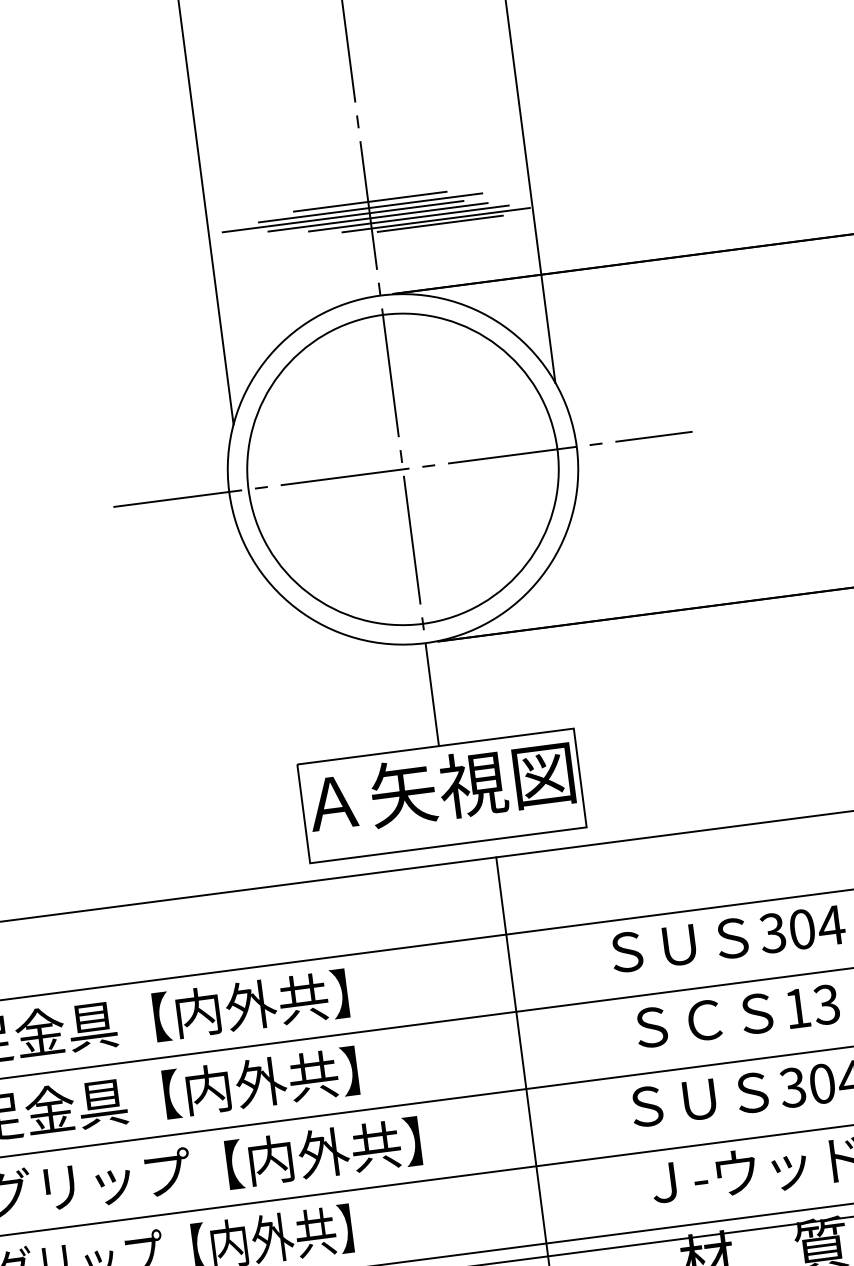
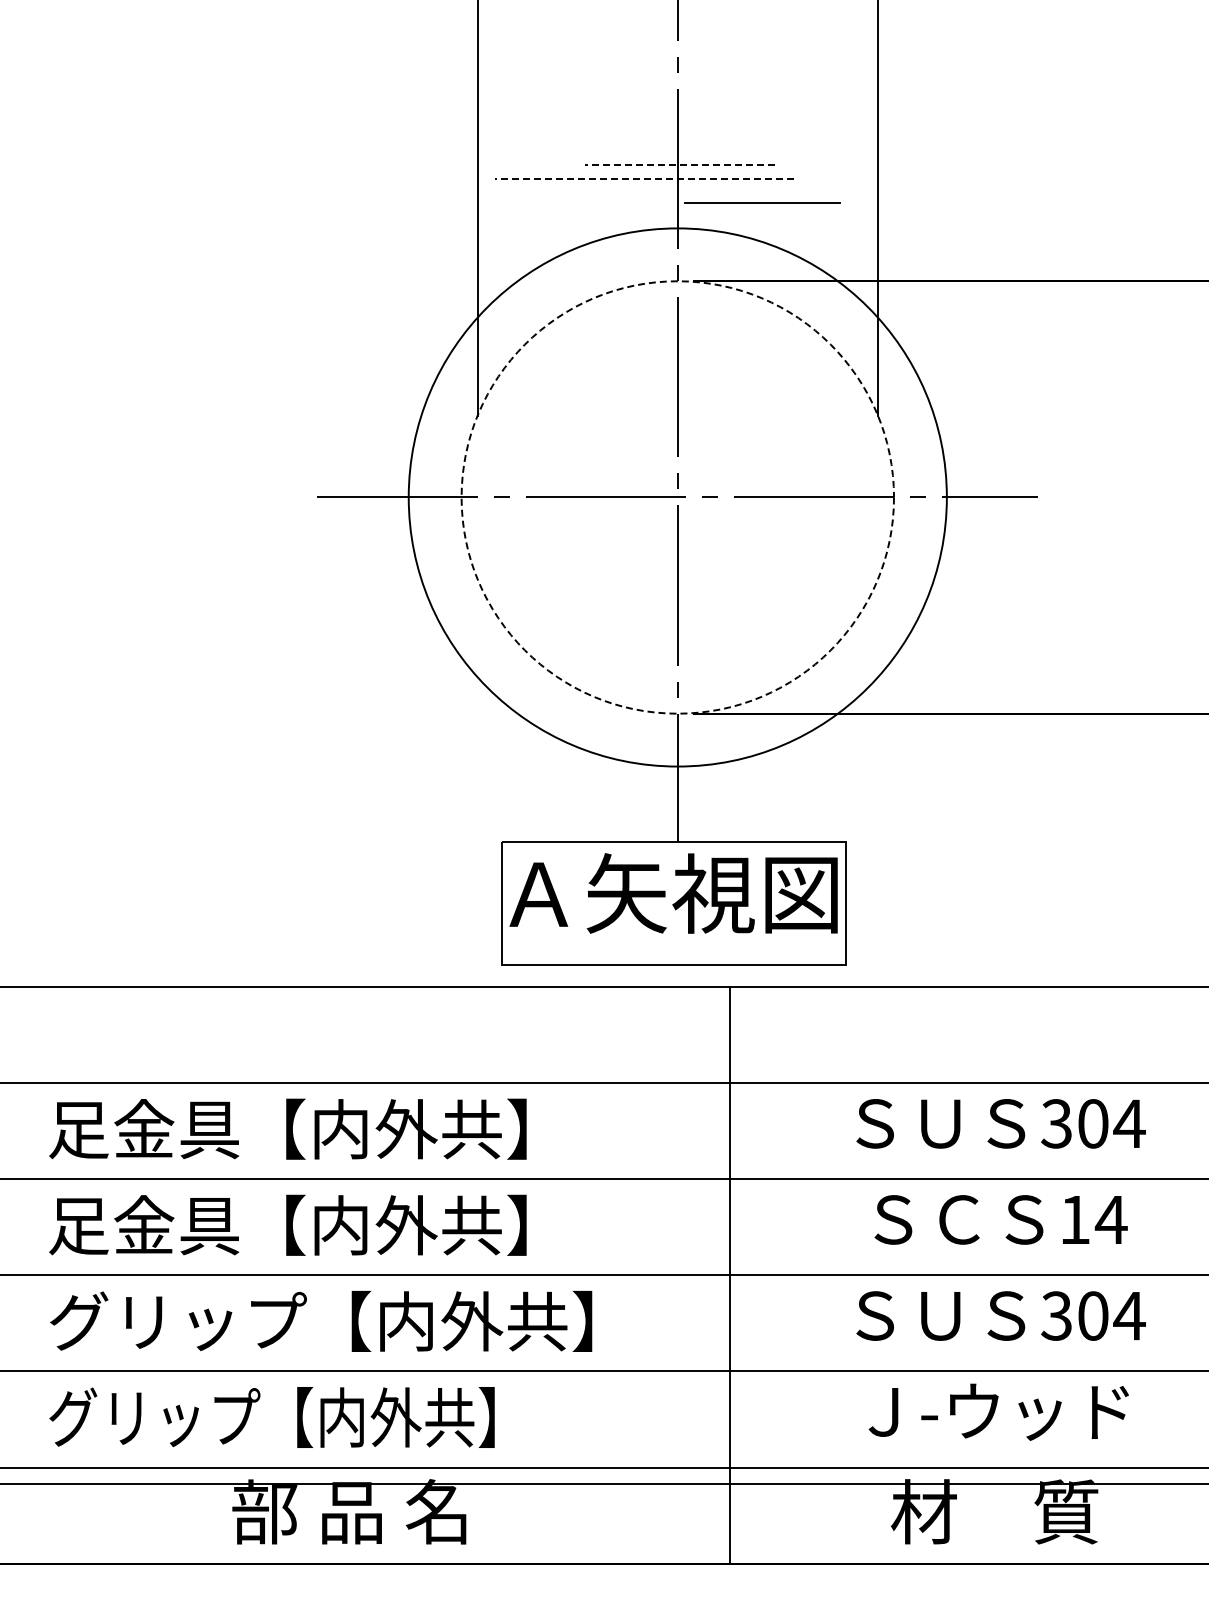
line: (370, 201) -> (680, 164), solid -> dashed
line: (370, 208) -> (679, 172), removed
line: (342, 216) -> (644, 178), solid -> dashed
line: (377, 217) -> (686, 185), removed
line: (408, 218) -> (724, 191), removed
line: (435, 219) -> (757, 197), removed
circle: (402, 469) -> (677, 497), size x1.4
circle: (402, 469) -> (677, 497), solid -> dashed
text: (826, 1004) -> (1110, 1219), 13 -> 14

